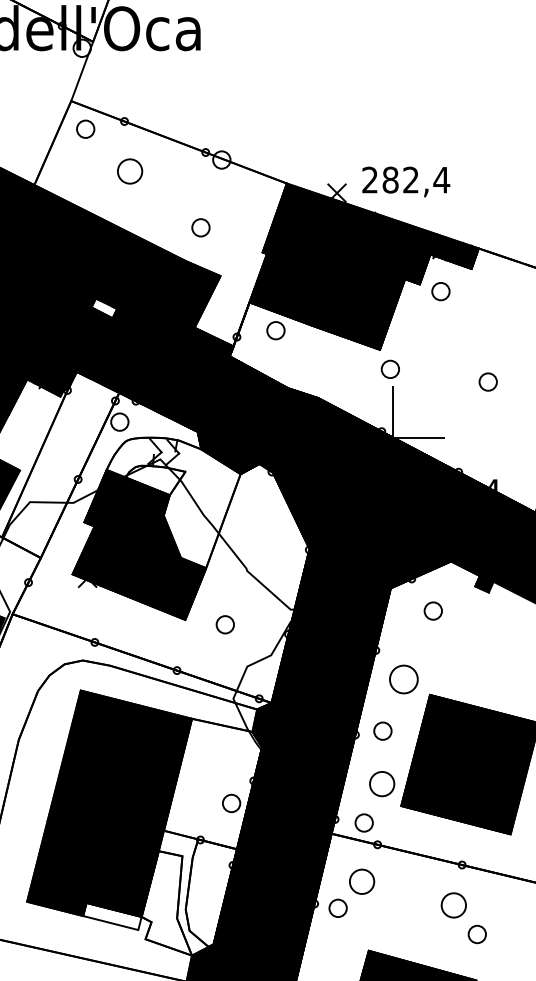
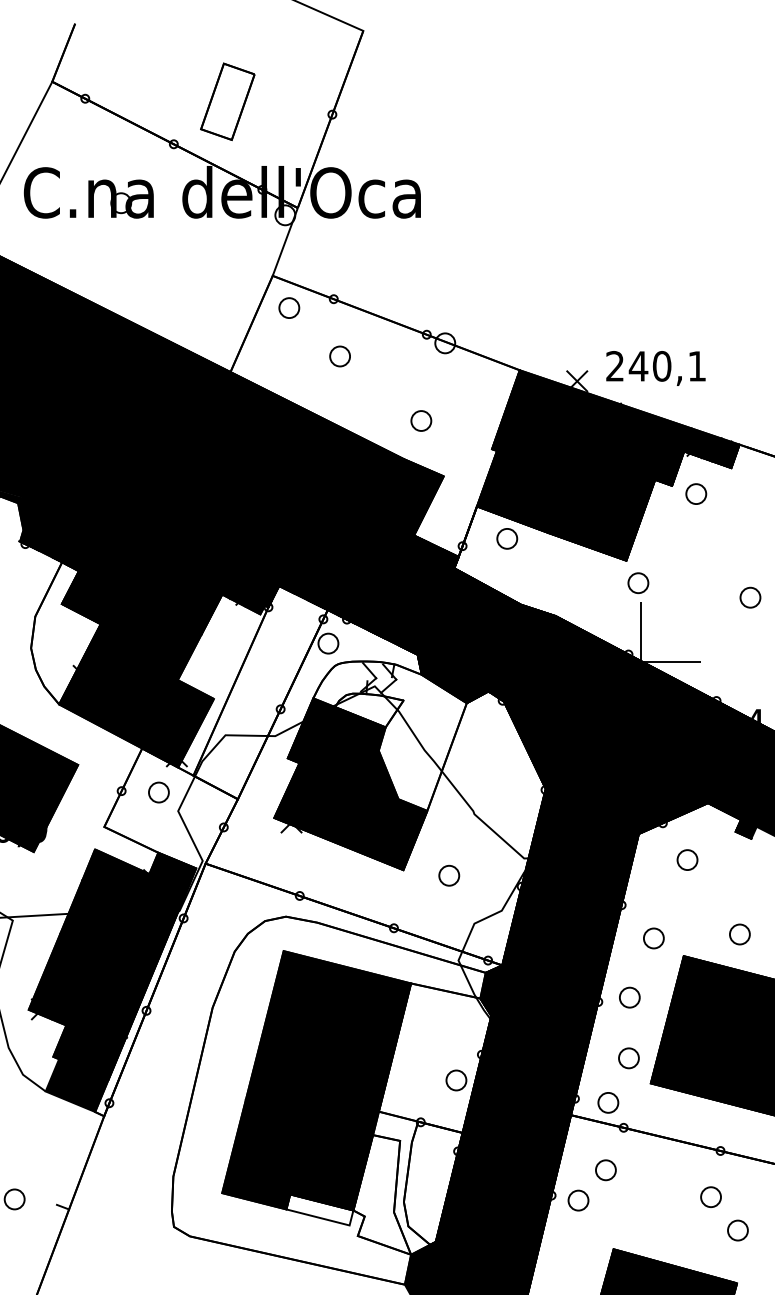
circle: (129, 171) -> (339, 356), size x0.71
text: (415, 180) -> (667, 366), 282,4 -> 240,1
fill: (104, 308) -> (310, 513), added
circle: (478, 676) -> (739, 934), added
circle: (403, 679) -> (653, 938), size x0.62
circle: (381, 784) -> (628, 1058), size x0.71
circle: (361, 882) -> (605, 1170), size x0.71
circle: (453, 904) -> (710, 1196), size x0.71

